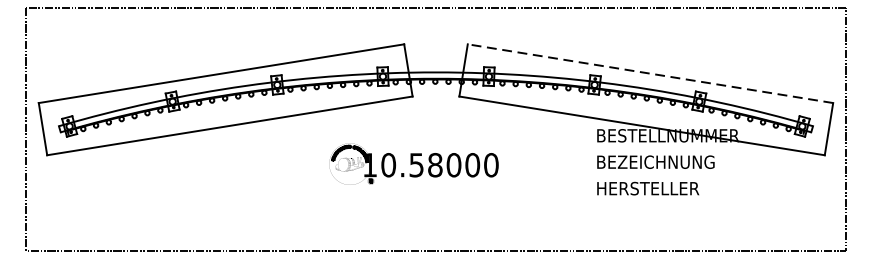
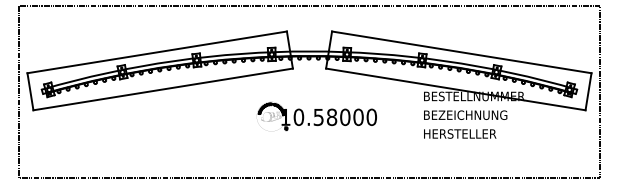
line: (650, 73) -> (461, 52), dashed -> solid
part: (413, 164) -> (316, 116), moved

